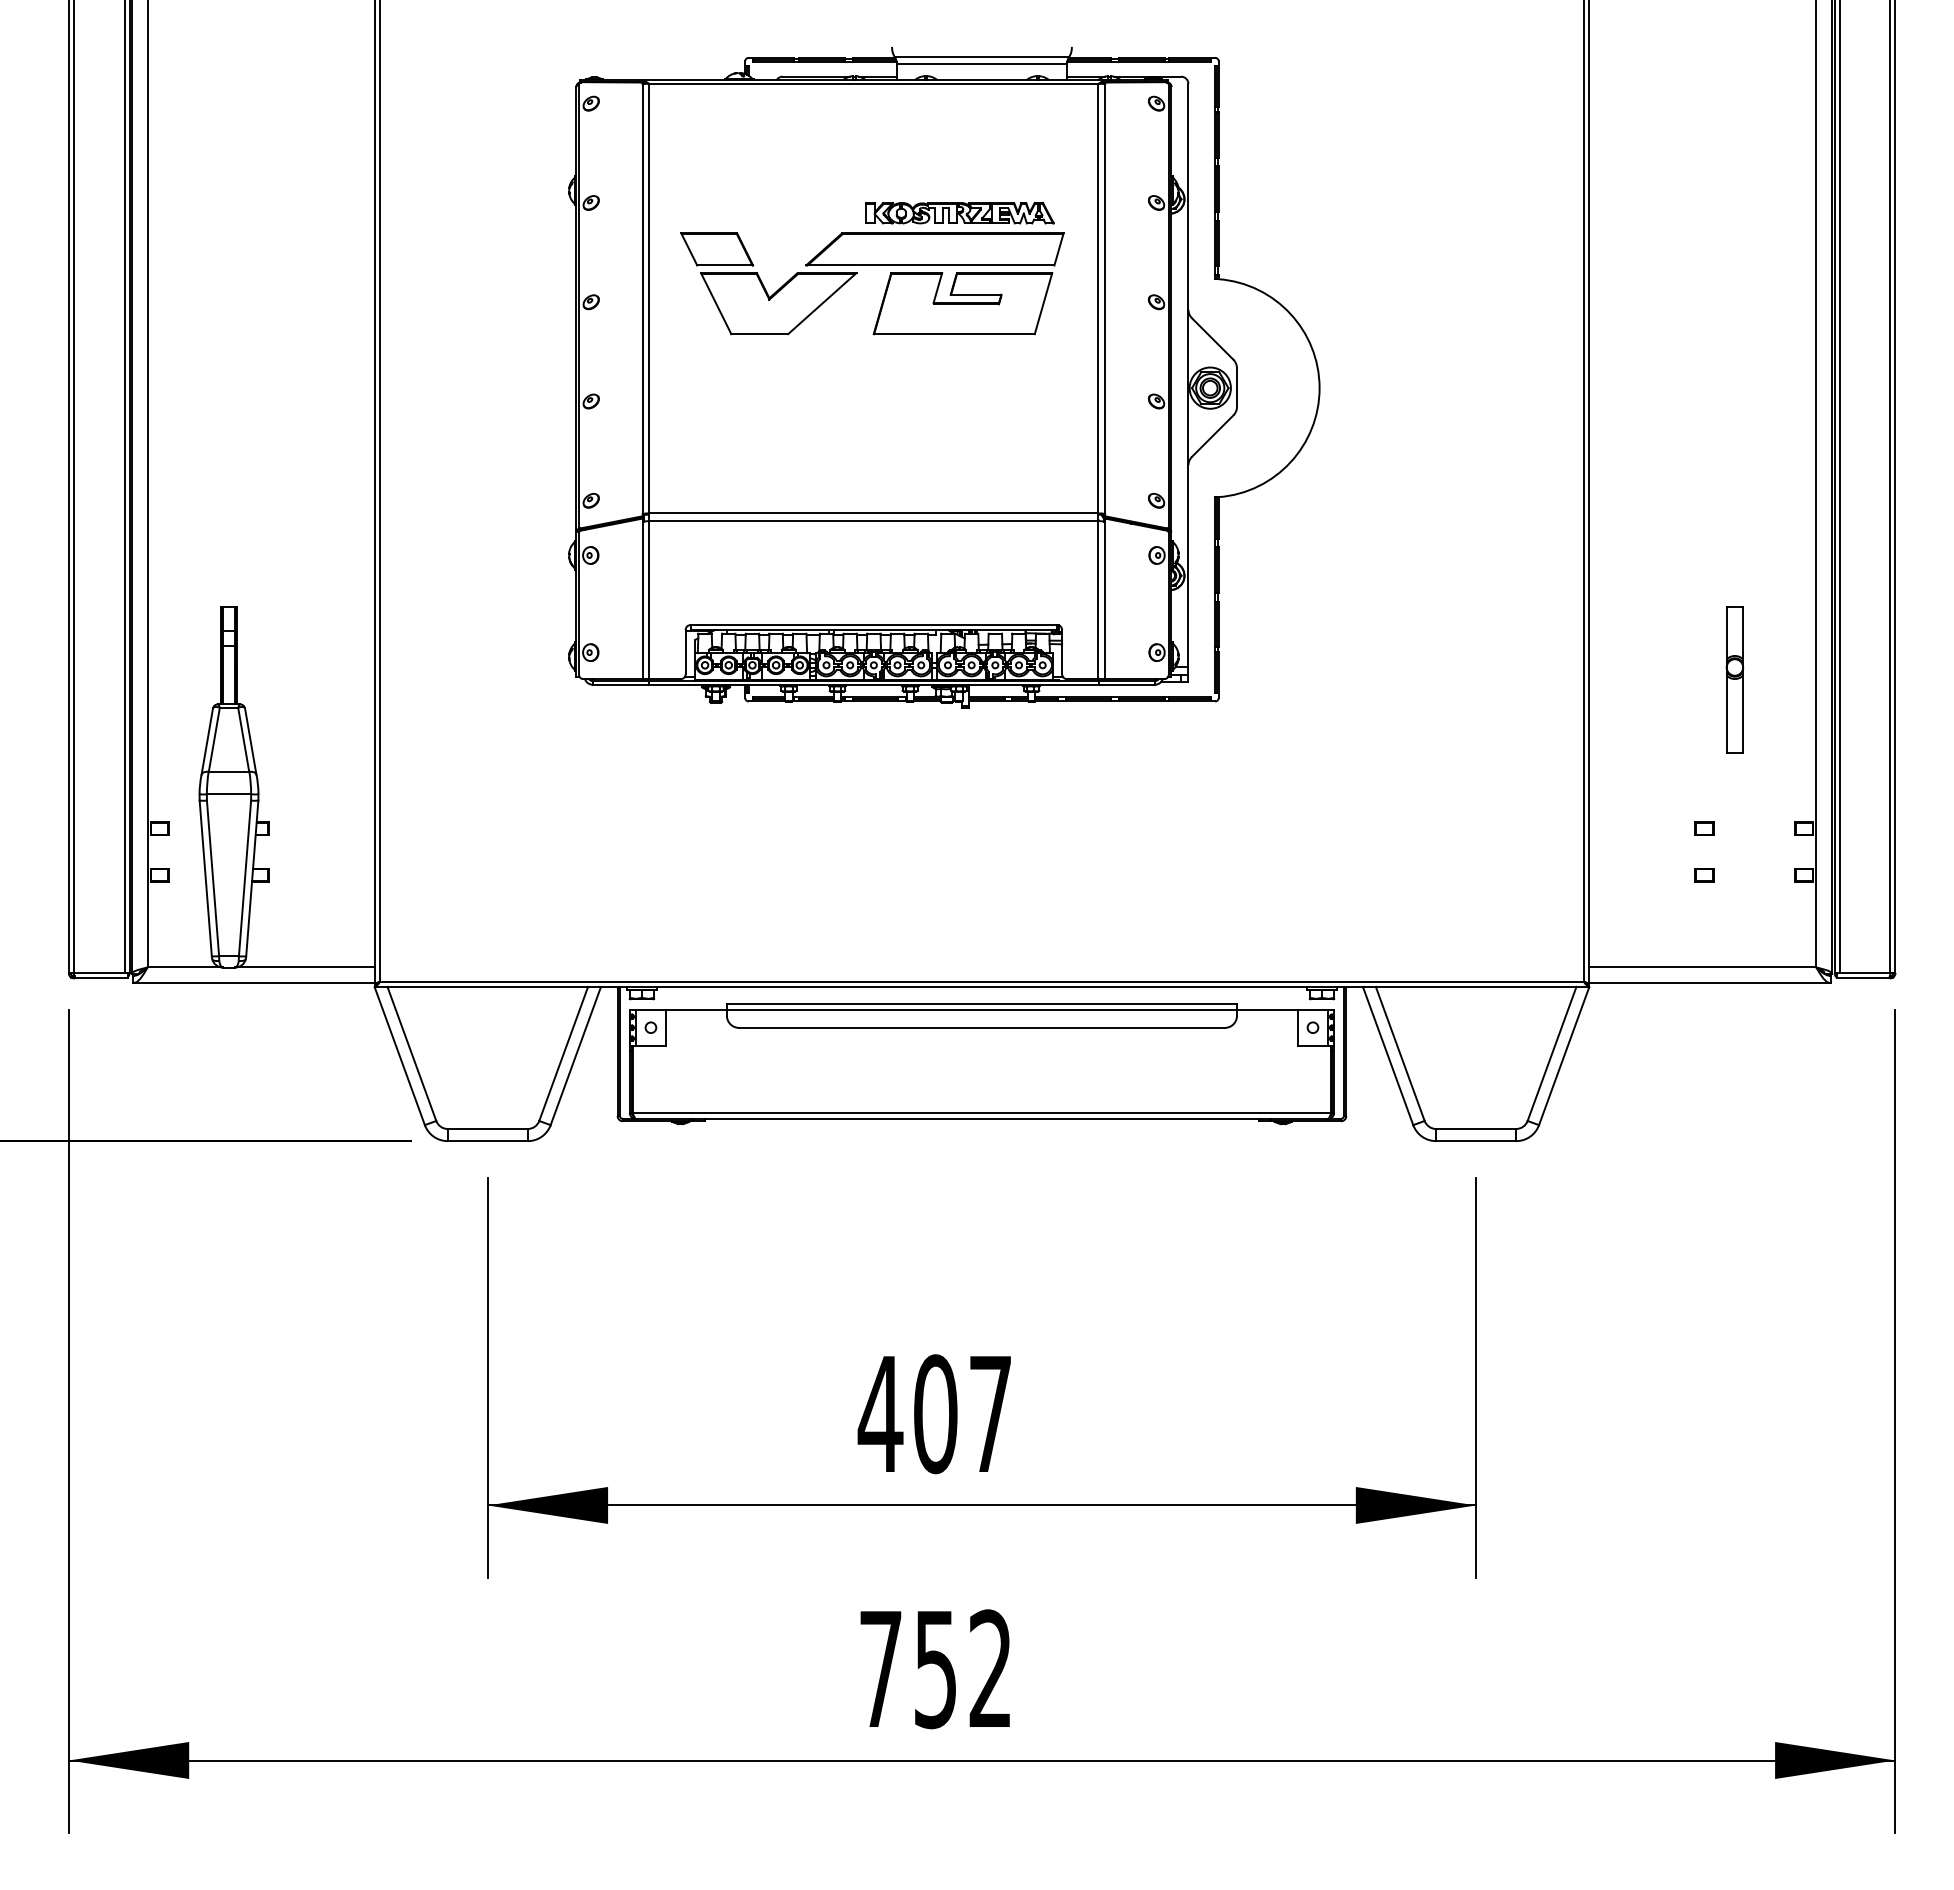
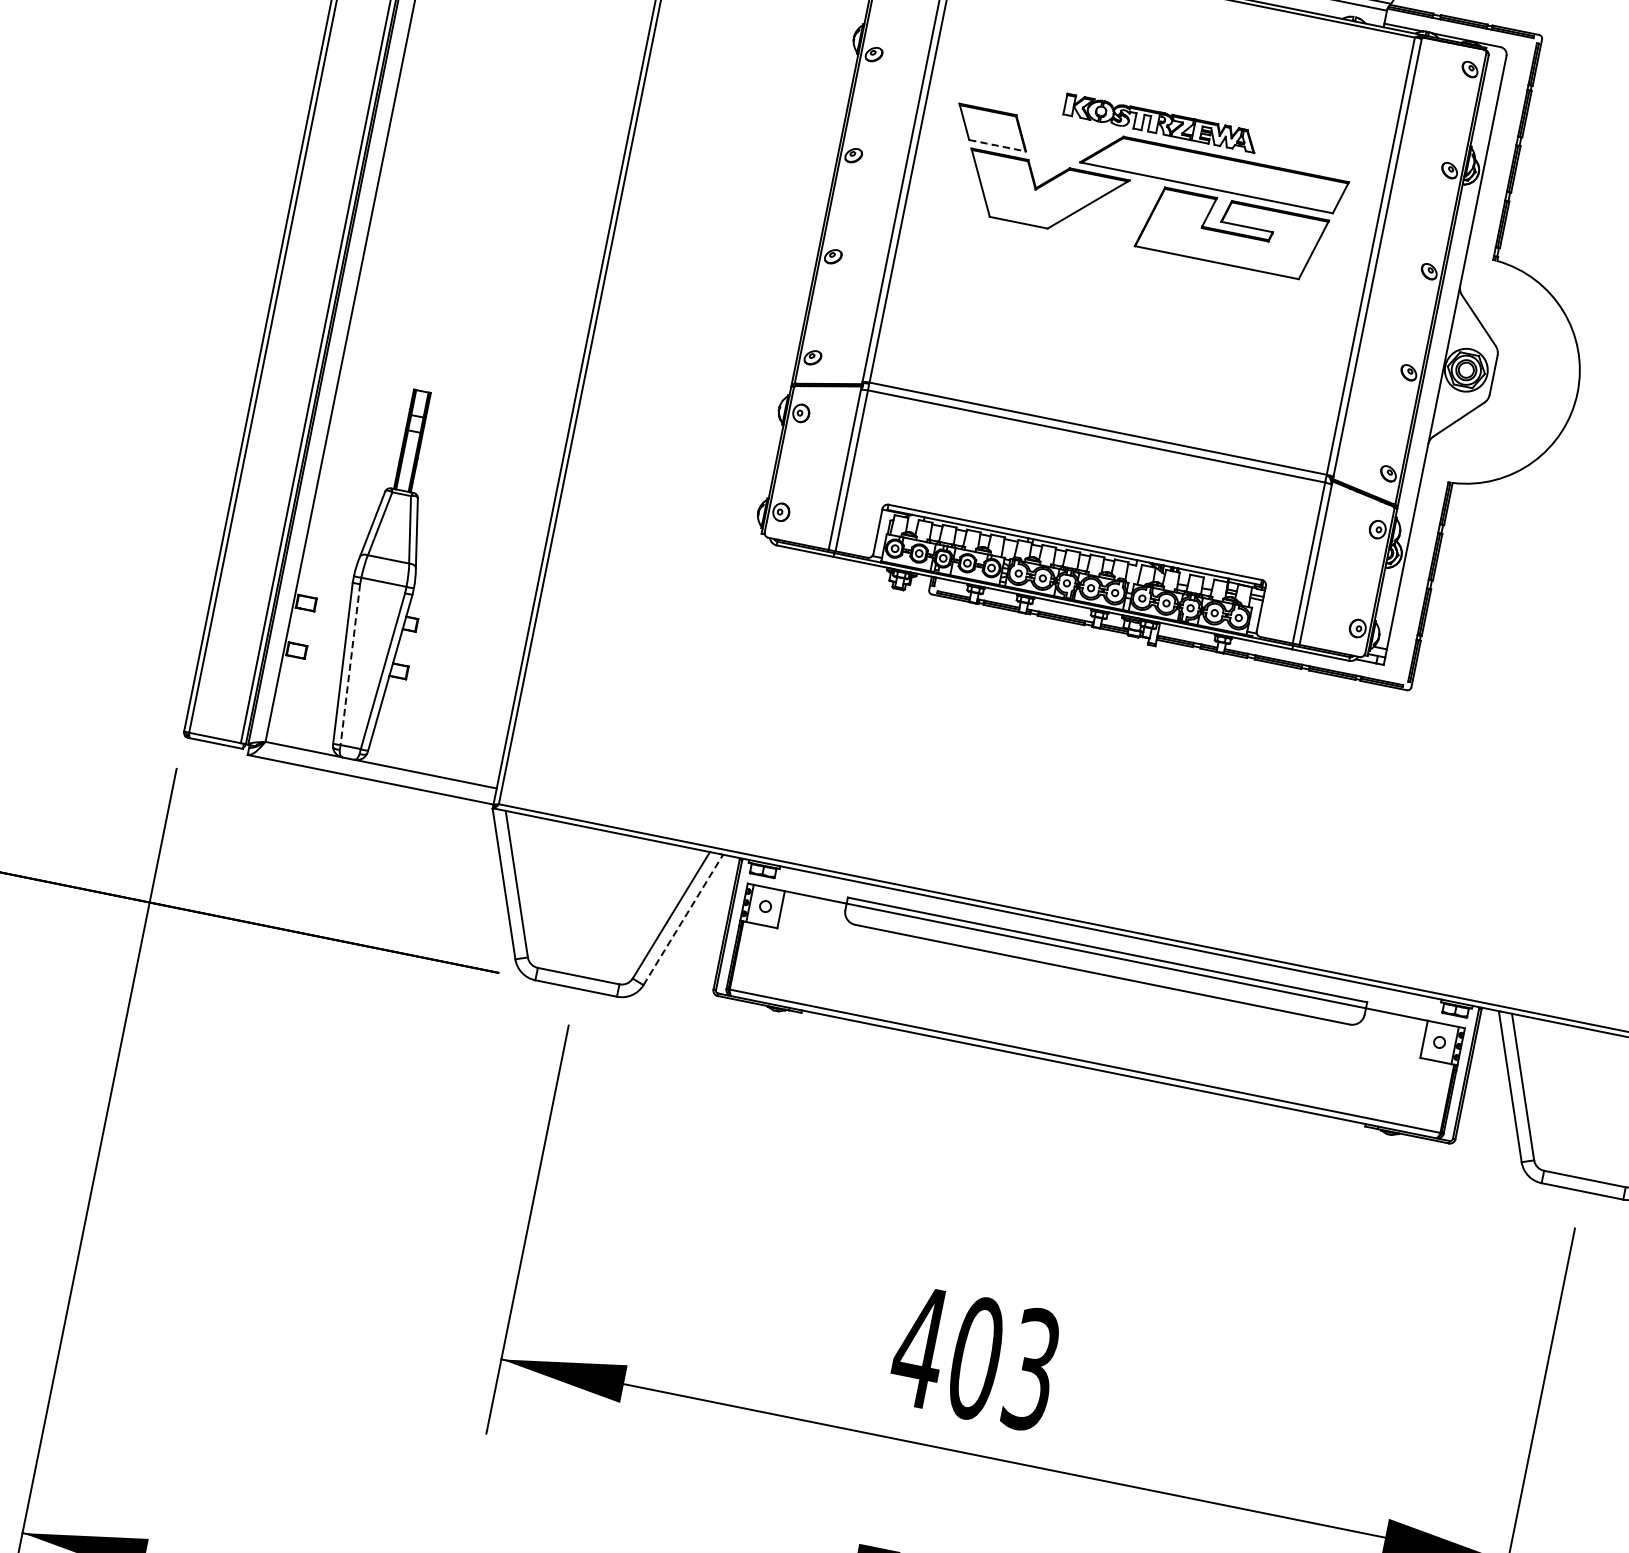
part: (959, 213) -> (1160, 123), moved
line: (725, 265) -> (997, 145), solid -> dashed
line: (213, 878) -> (350, 664), solid -> dashed
line: (575, 1055) -> (683, 919), solid -> dashed
text: (990, 1414) -> (1031, 1370), 407 -> 403

